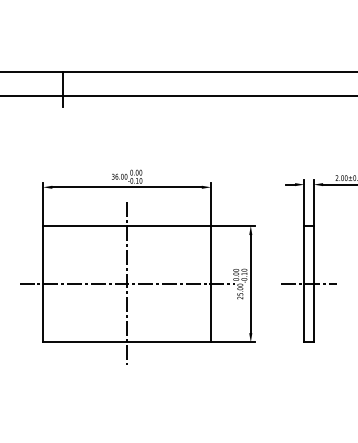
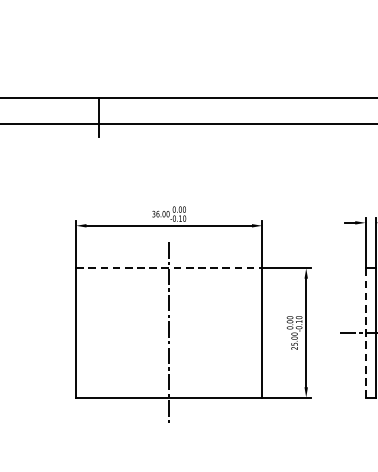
line: (127, 225) -> (169, 268), solid -> dashed
line: (126, 284) -> (168, 333), removed
line: (304, 284) -> (365, 333), solid -> dashed

